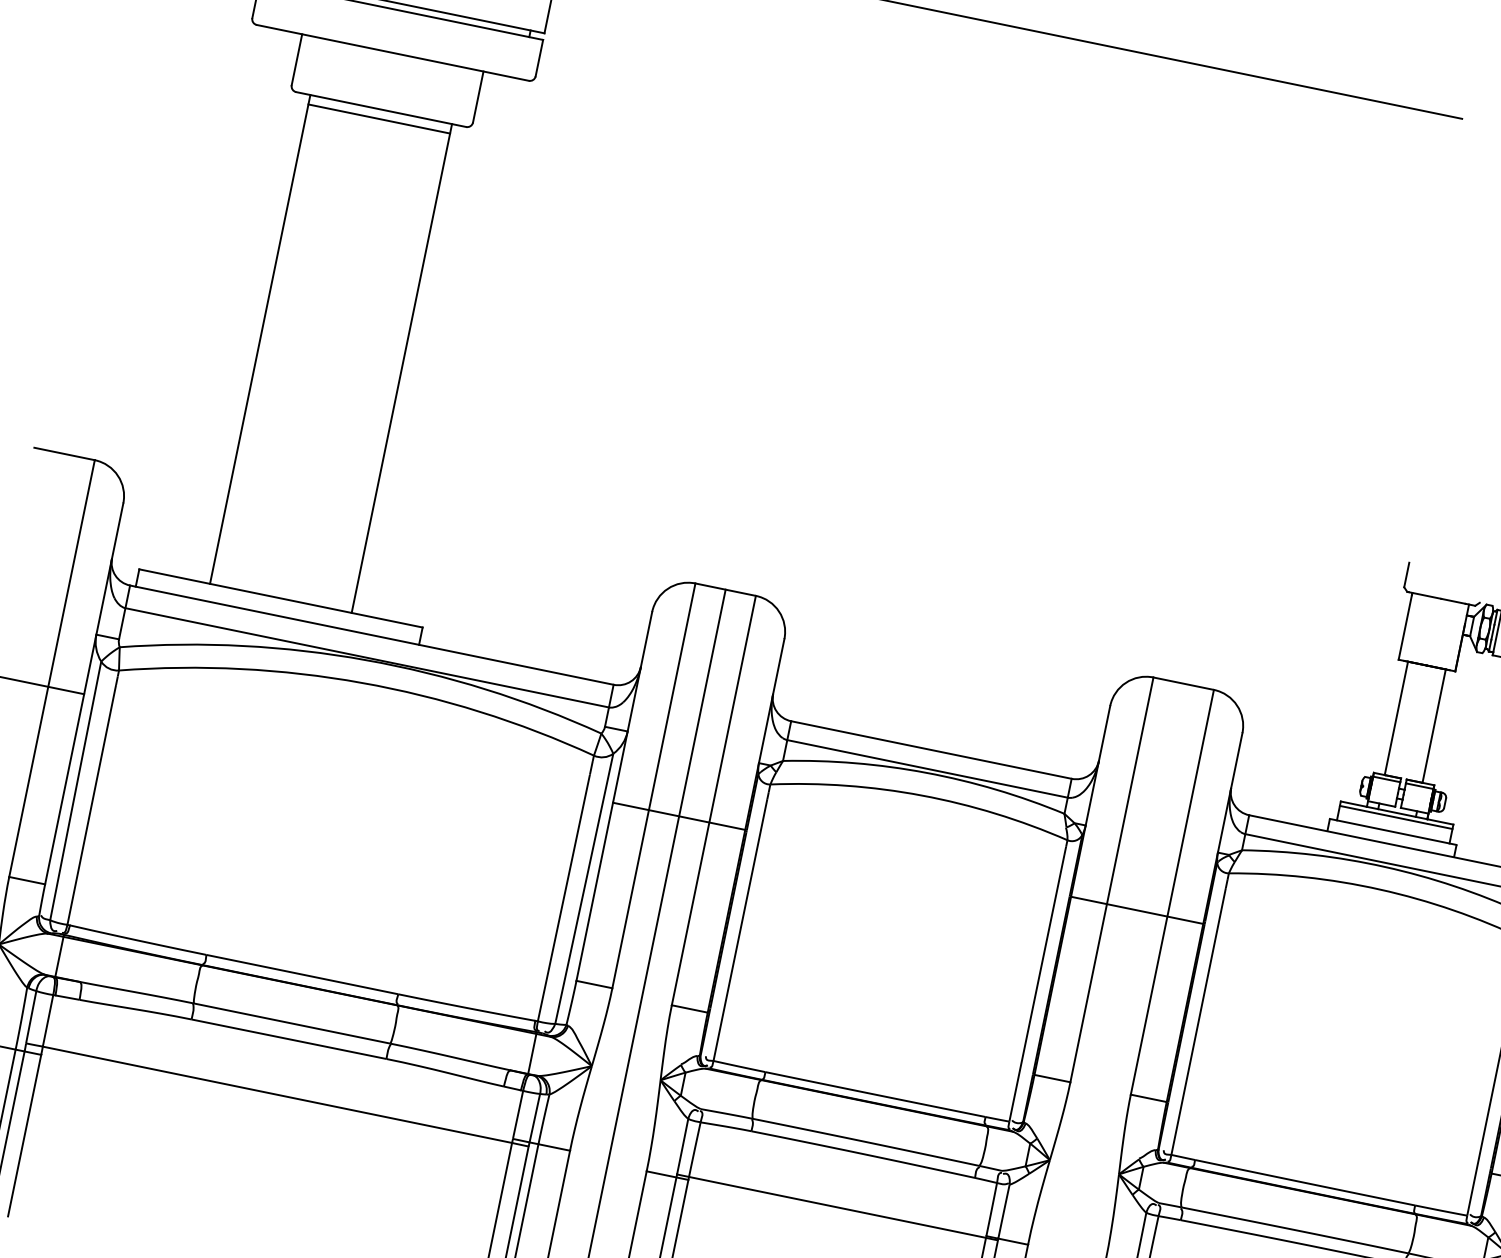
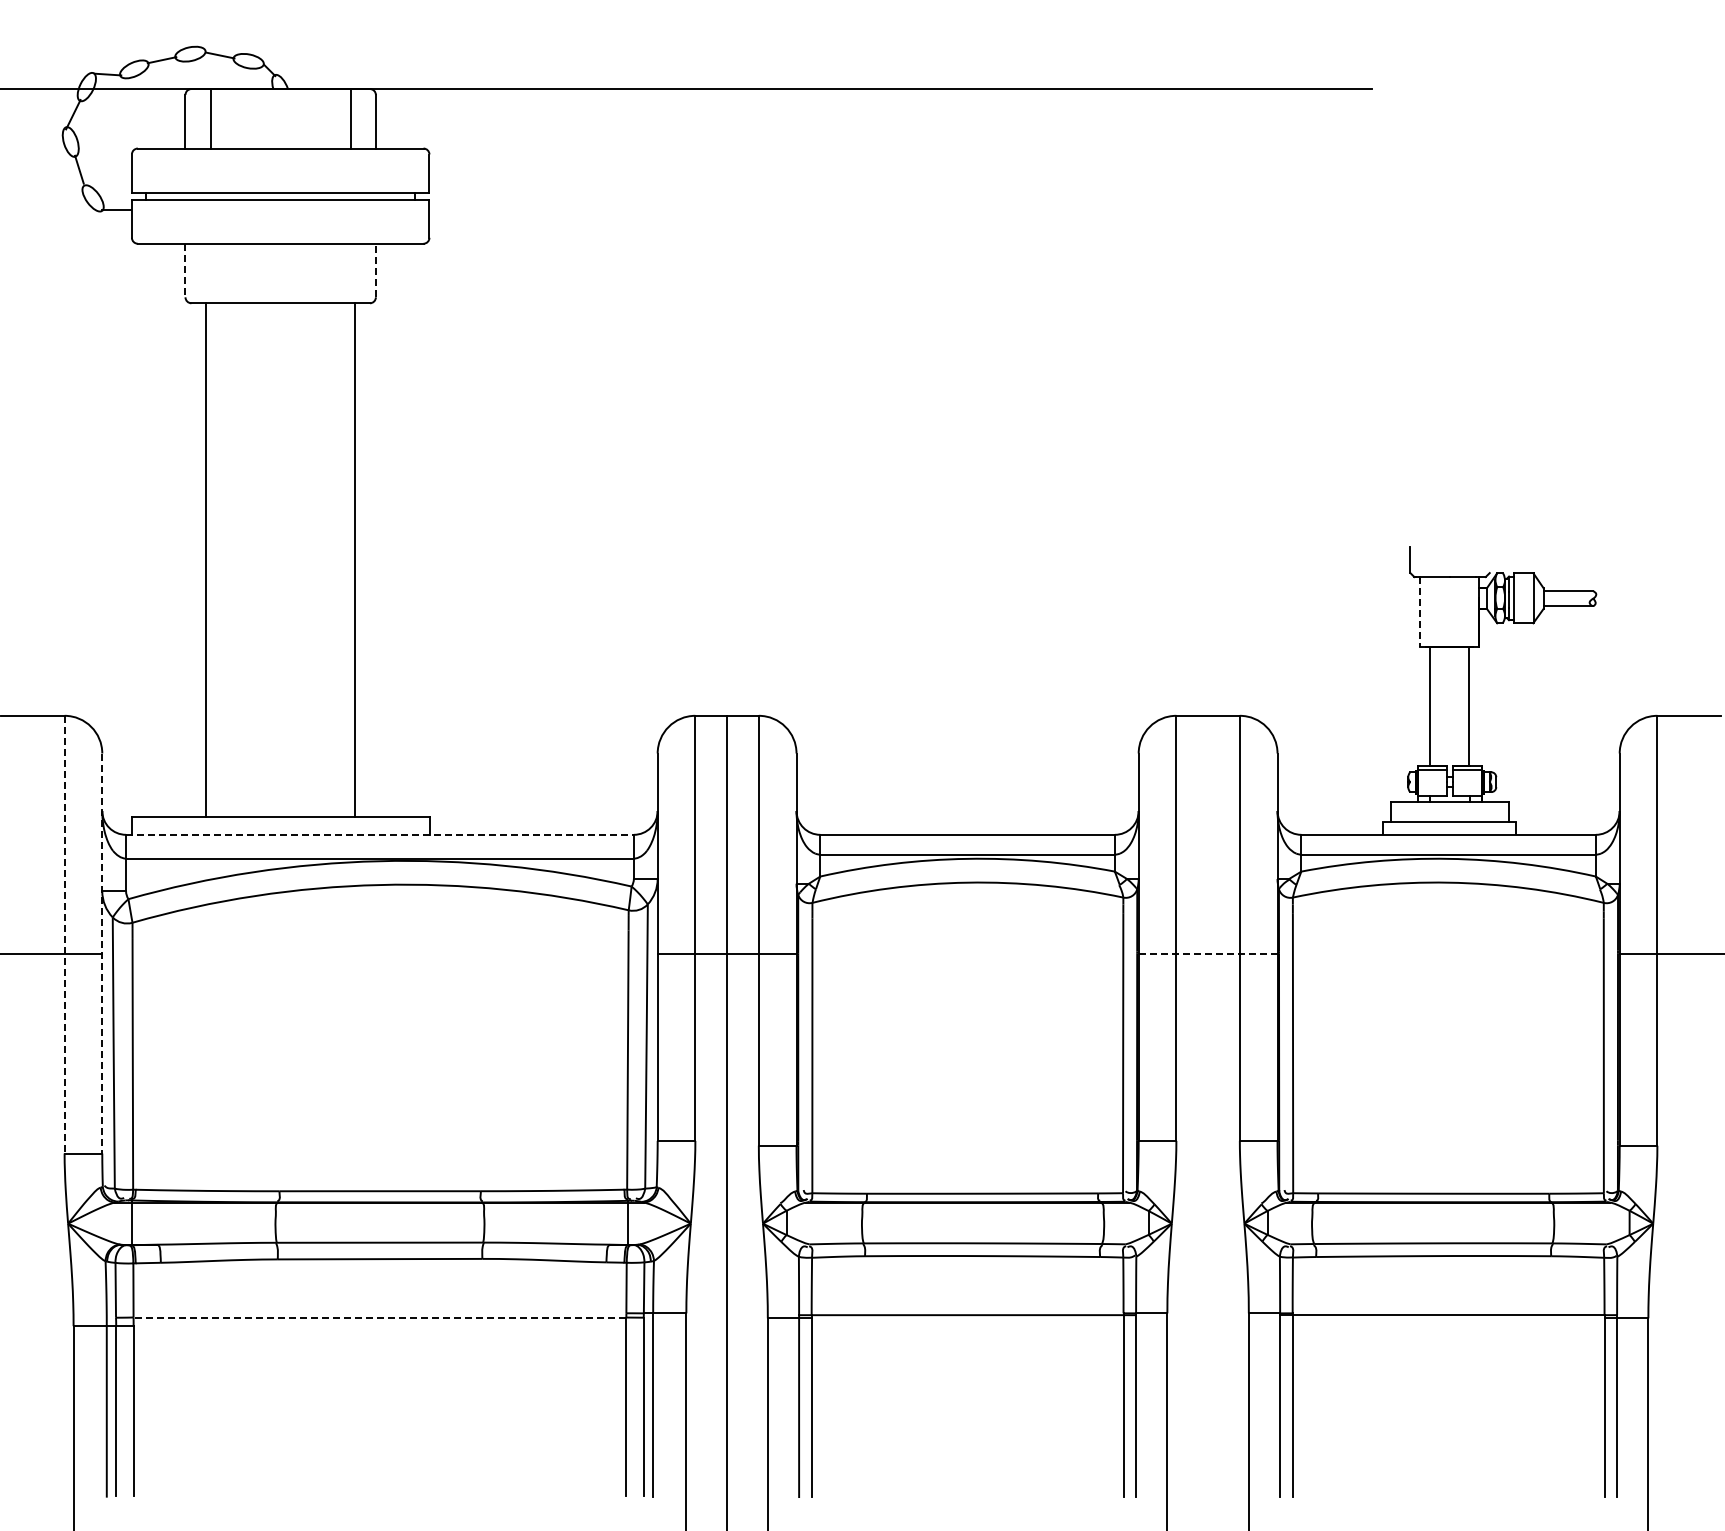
line: (296, 59) -> (185, 270), solid -> dashed
line: (477, 96) -> (375, 270), solid -> dashed
line: (379, 119) -> (280, 313), removed
line: (1405, 626) -> (1419, 612), solid -> dashed
line: (371, 634) -> (379, 834), solid -> dashed
line: (51, 668) -> (64, 934), solid -> dashed
line: (84, 694) -> (102, 954), solid -> dashed
line: (1395, 817) -> (1449, 806), removed
line: (1137, 910) -> (1208, 953), solid -> dashed
line: (277, 1094) -> (379, 1317), solid -> dashed

